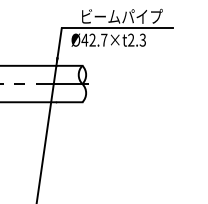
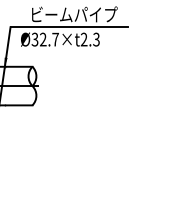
text: (84, 39) -> (34, 38), Ø42.7×t2.3 -> Ø32.7×t2.3

